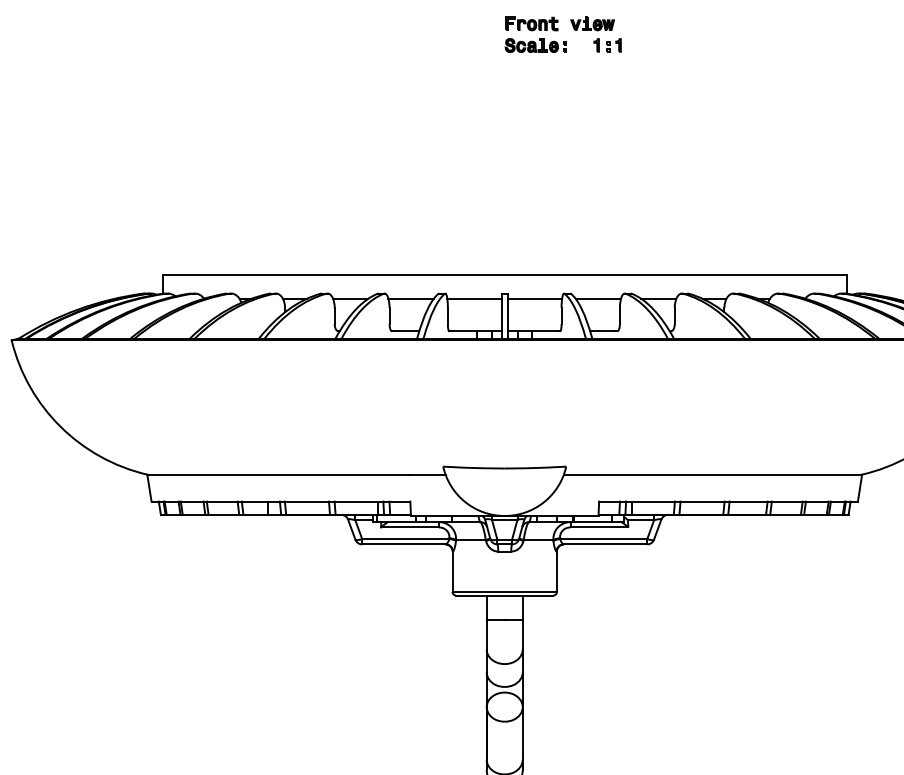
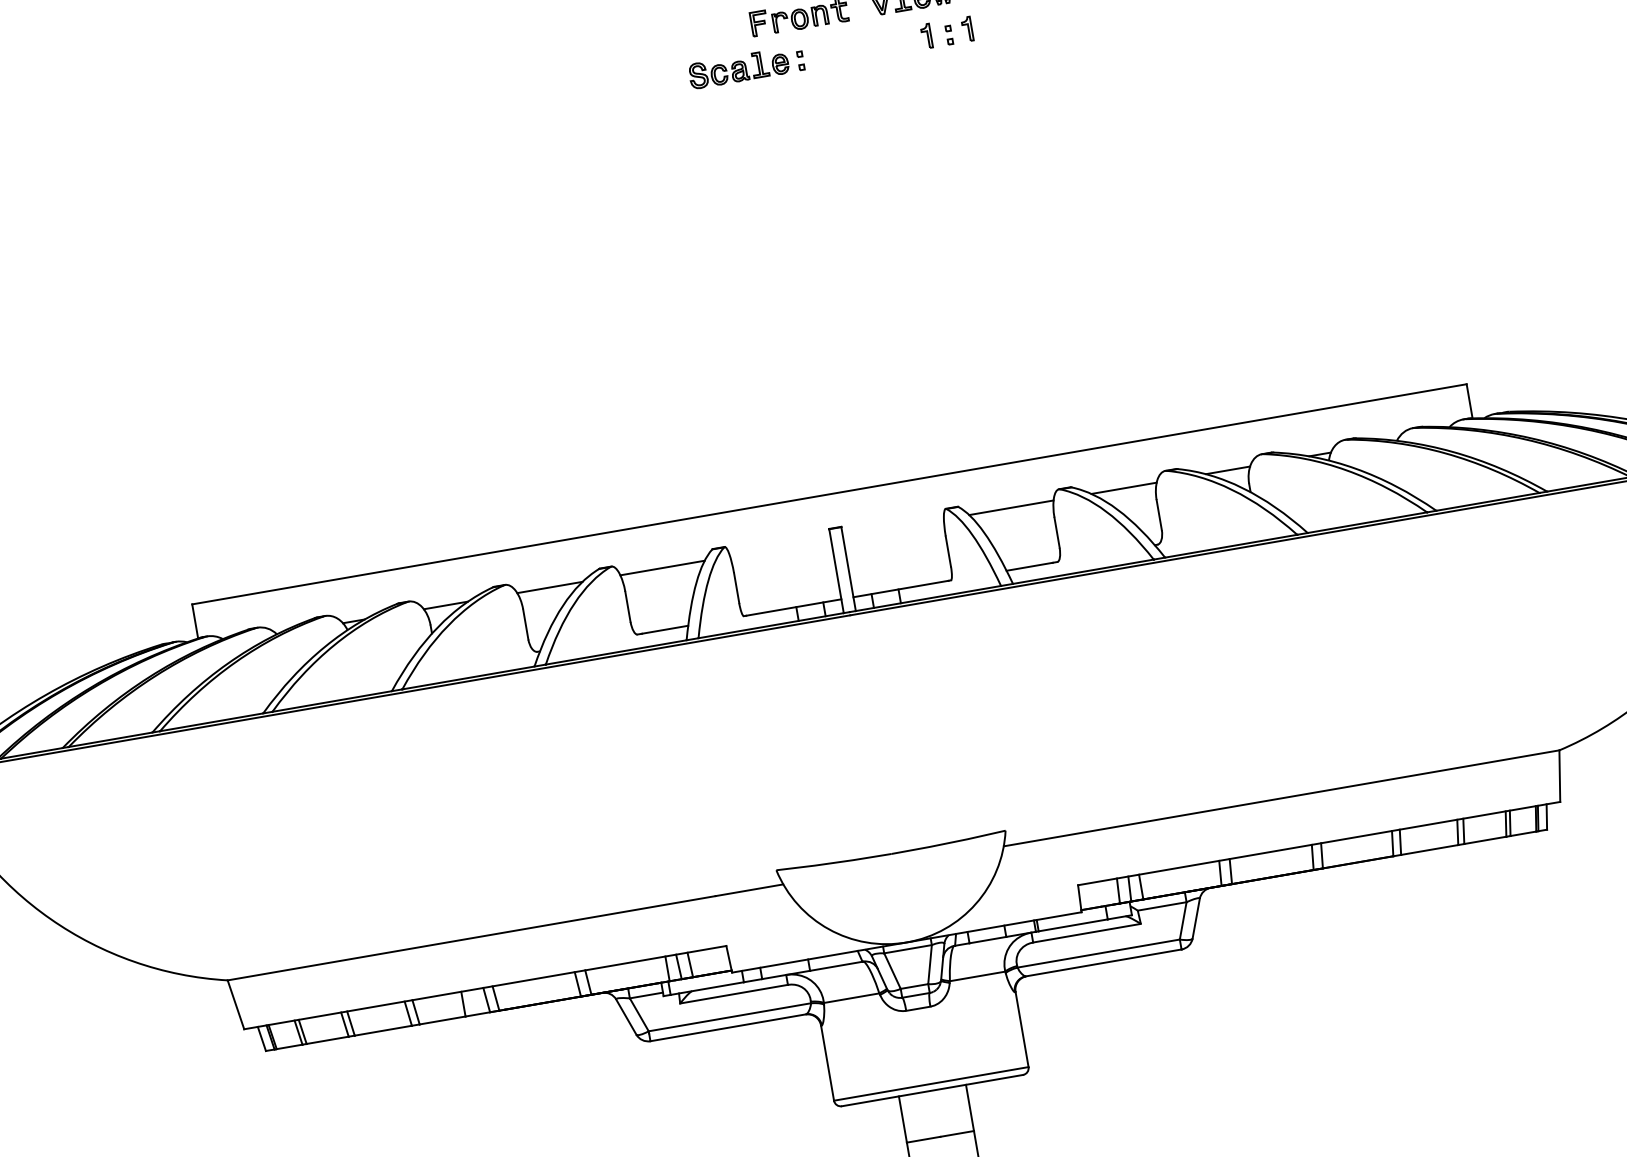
part: (535, 45) -> (745, 67), moved
line: (474, 298) -> (780, 546), removed
line: (534, 298) -> (892, 527), removed

